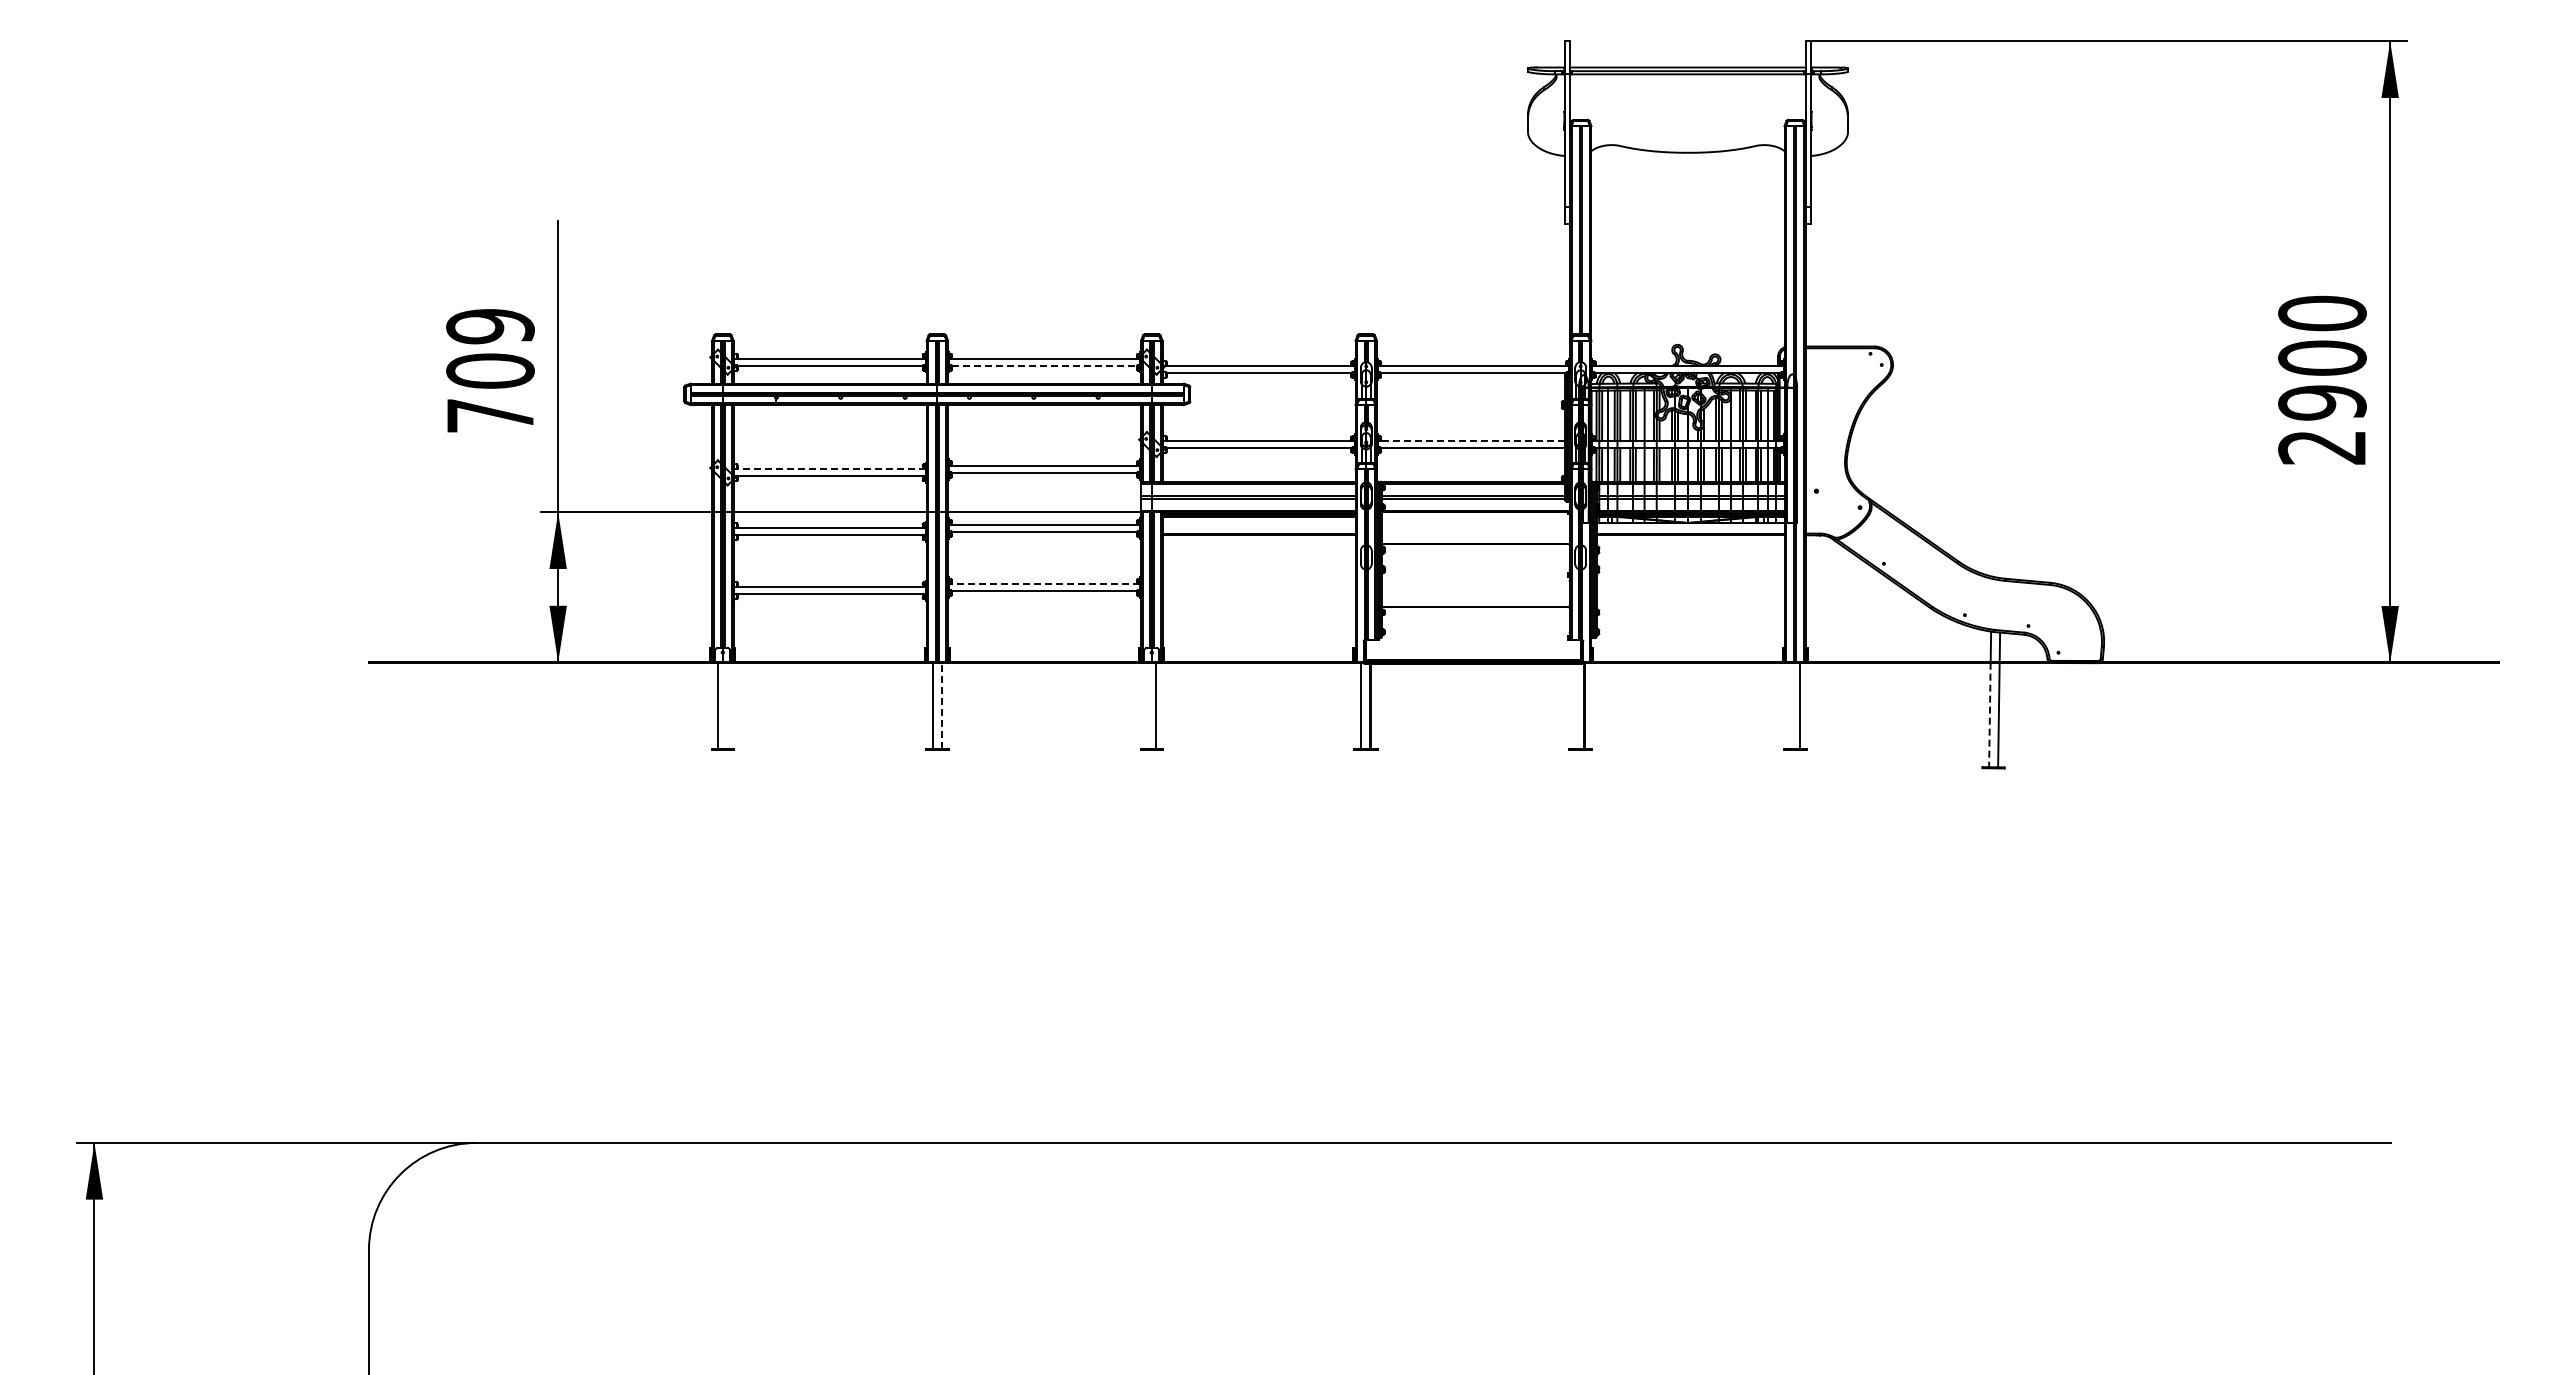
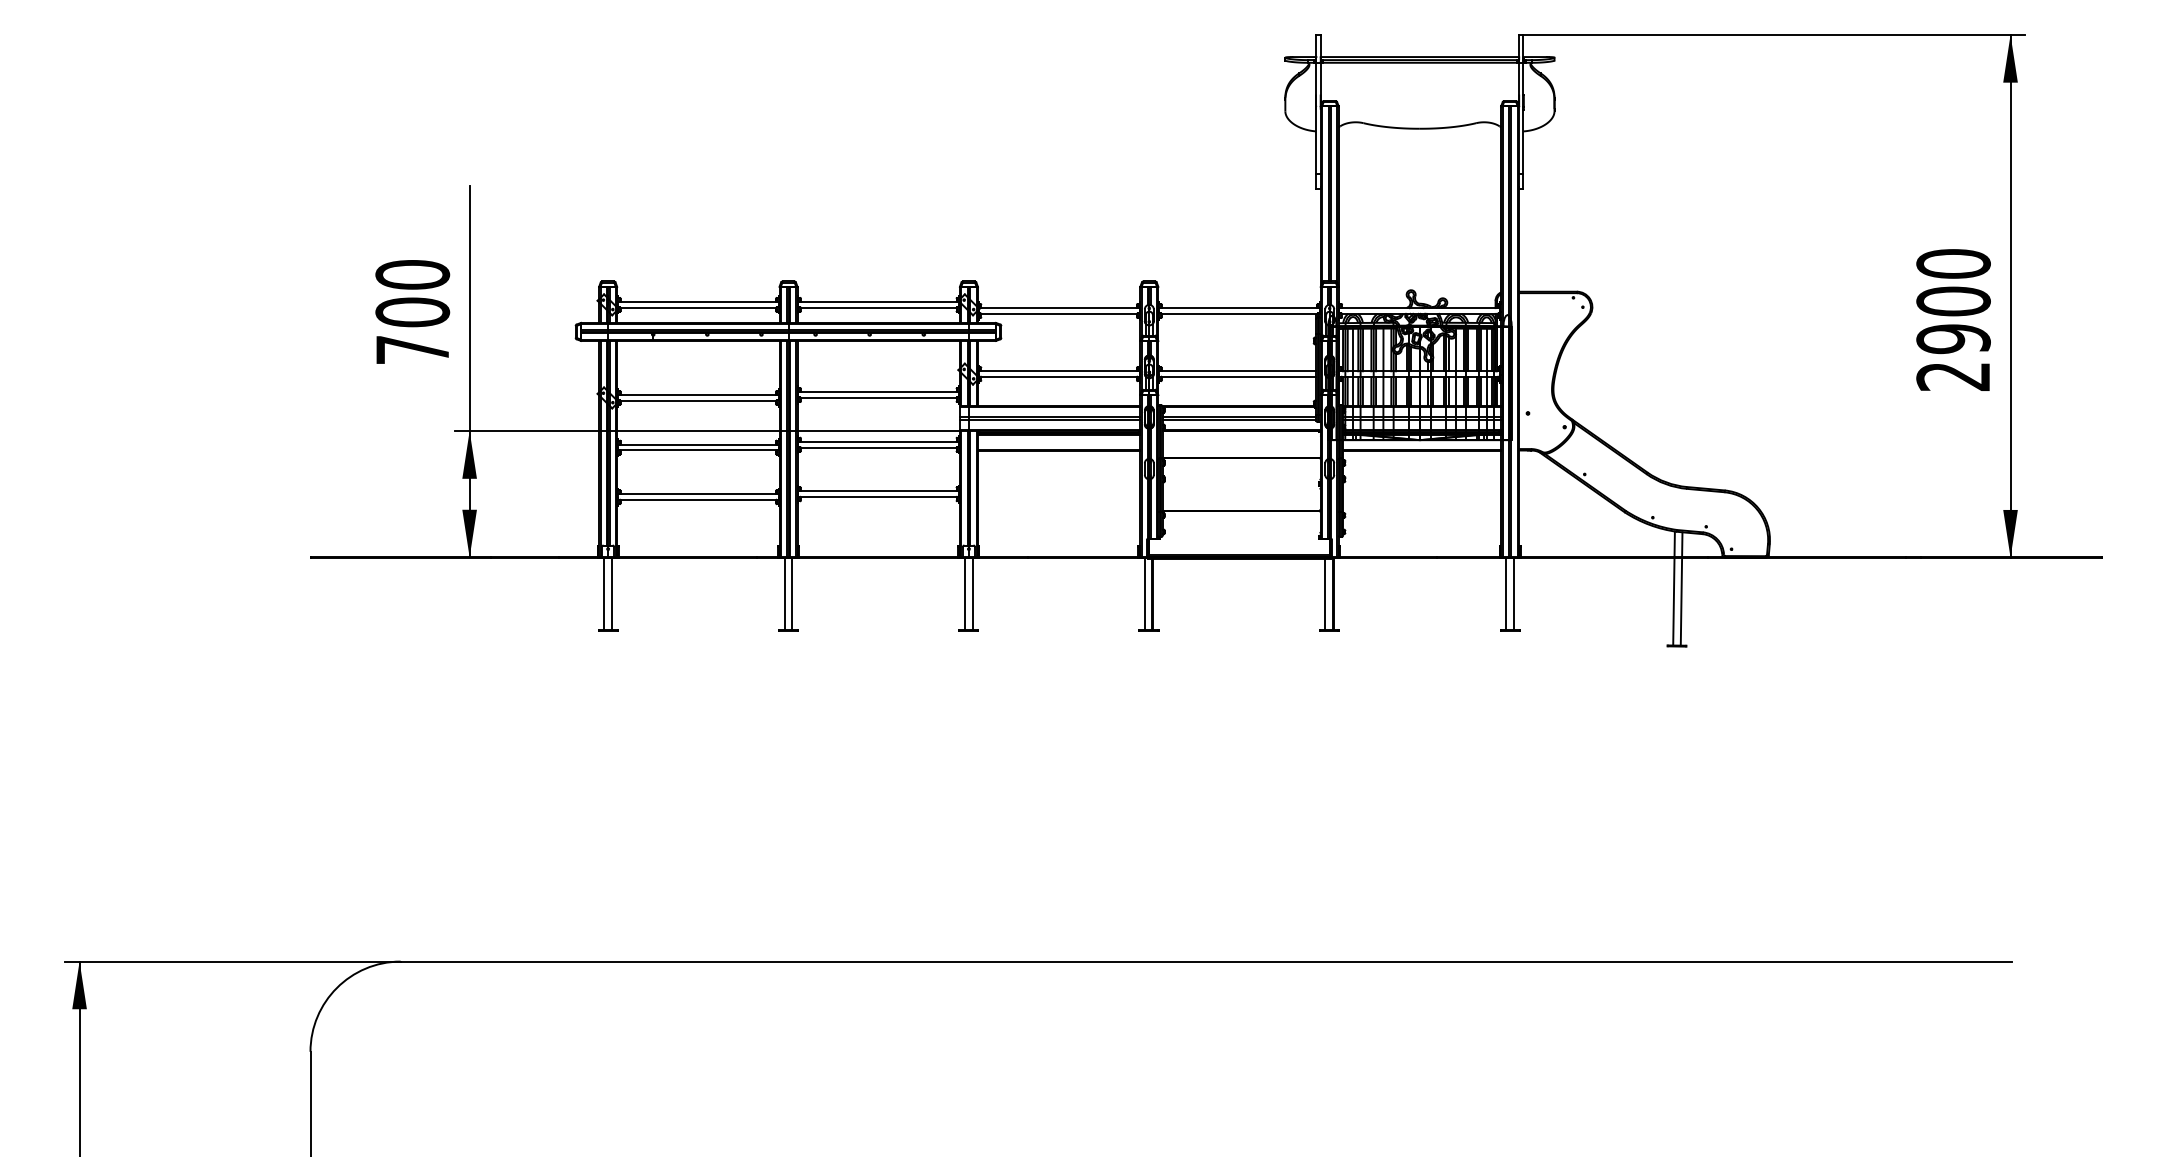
text: (490, 326) -> (412, 274), 709 -> 700
line: (1044, 365) -> (878, 307), dashed -> solid
line: (1471, 441) -> (1237, 371), dashed -> solid
line: (830, 469) -> (698, 395), dashed -> solid
line: (1044, 583) -> (878, 491), dashed -> solid
line: (727, 706) -> (612, 594), added
line: (941, 706) -> (792, 594), dashed -> solid
line: (1147, 706) -> (965, 594), added
line: (1575, 706) -> (1325, 594), added
line: (1790, 706) -> (1506, 594), added
line: (1989, 715) -> (1673, 602), dashed -> solid

